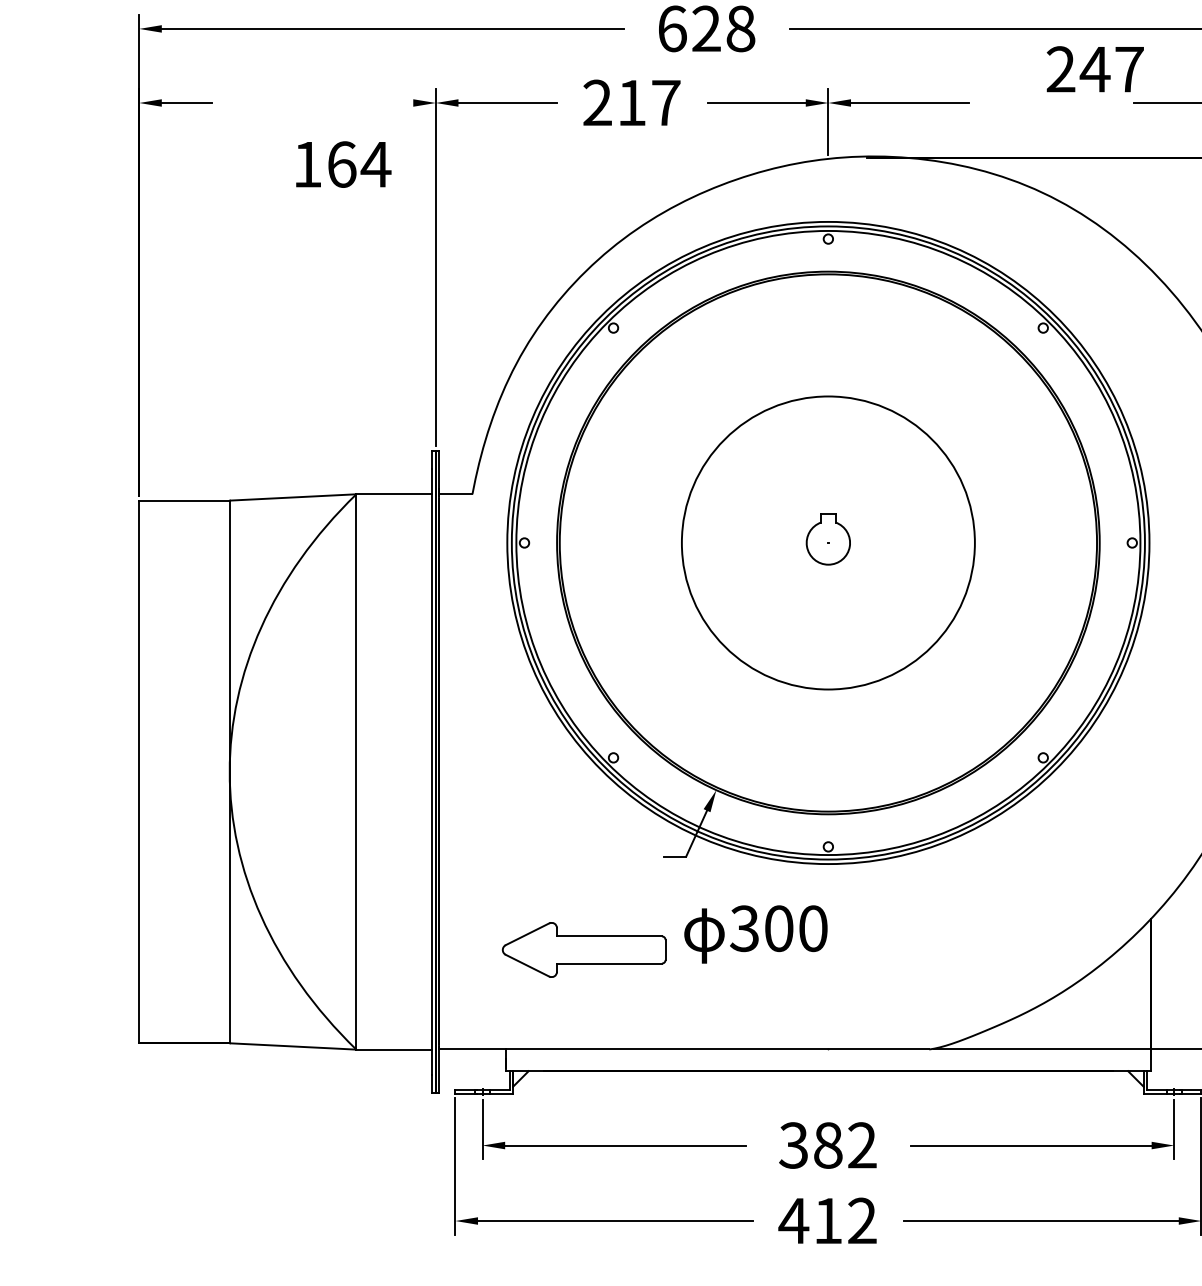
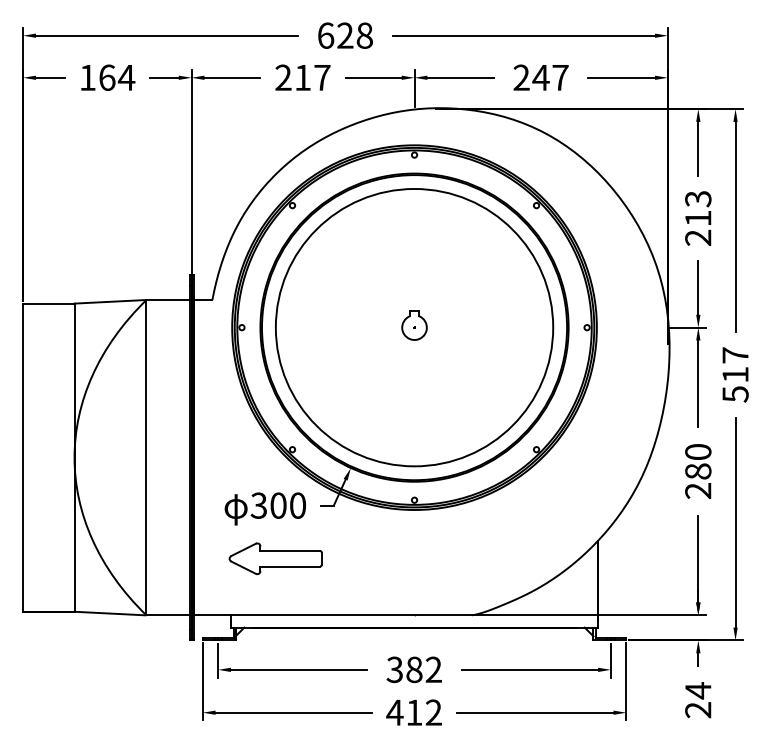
text: (1094, 69) -> (540, 77), moved
line: (388, 102) -> (164, 77), added
text: (344, 164) -> (108, 77), moved
circle: (828, 542) -> (414, 327), size x1.67
text: (754, 933) -> (264, 508), moved

